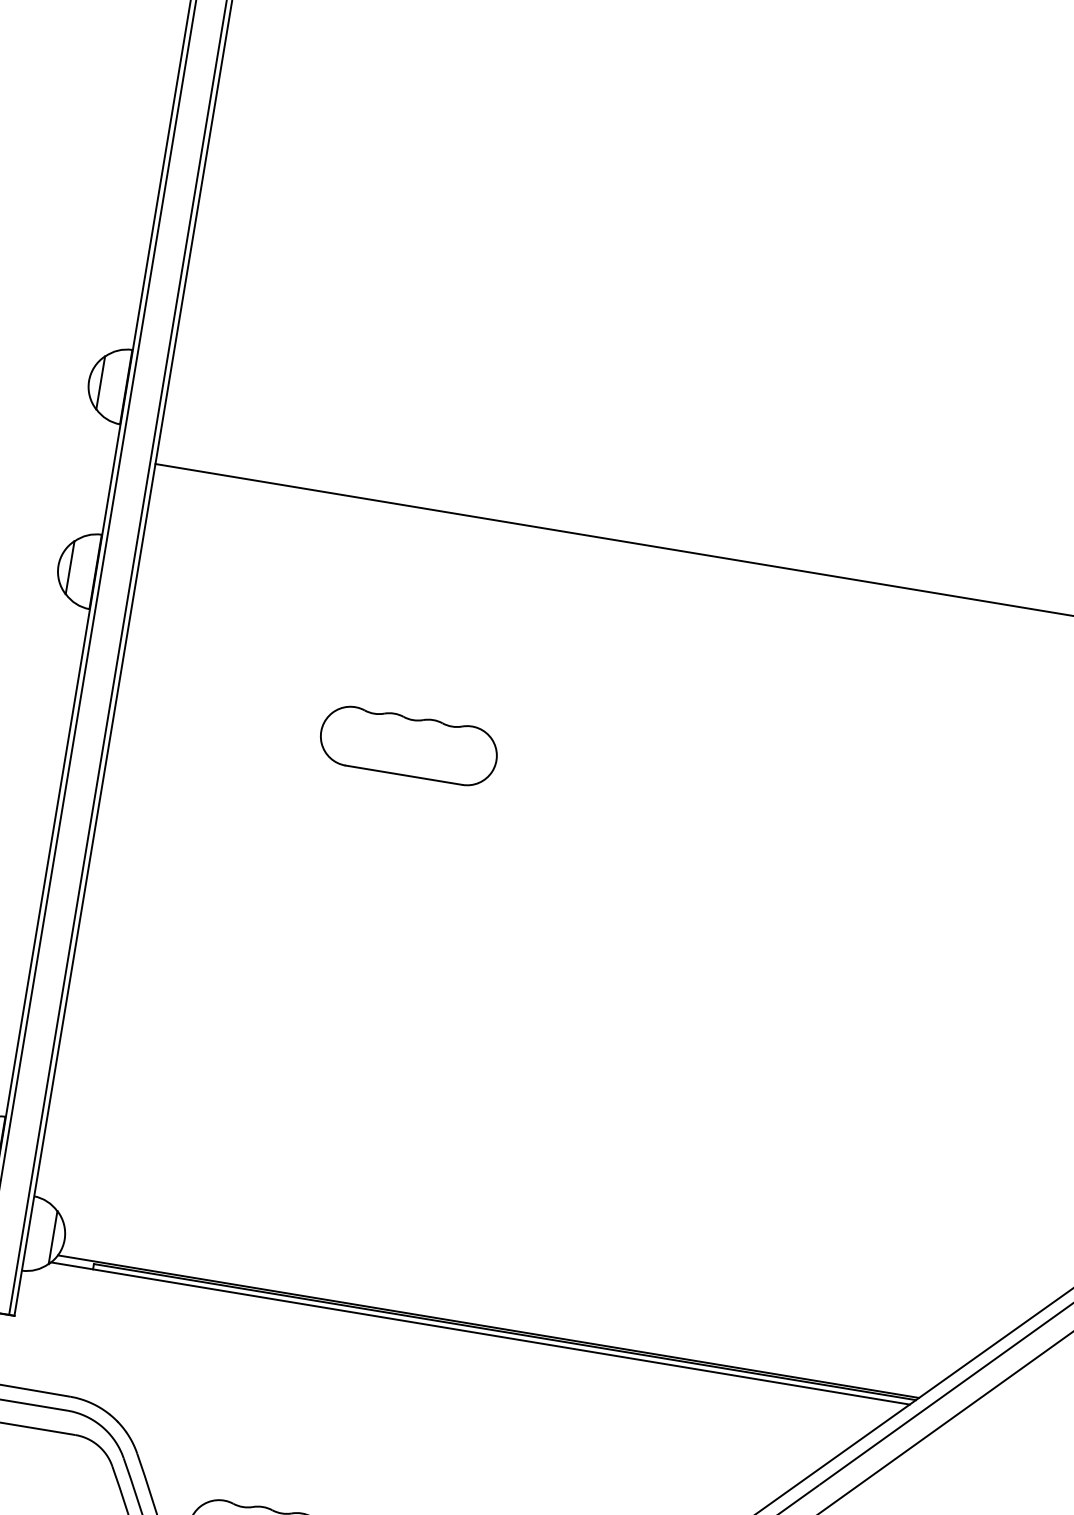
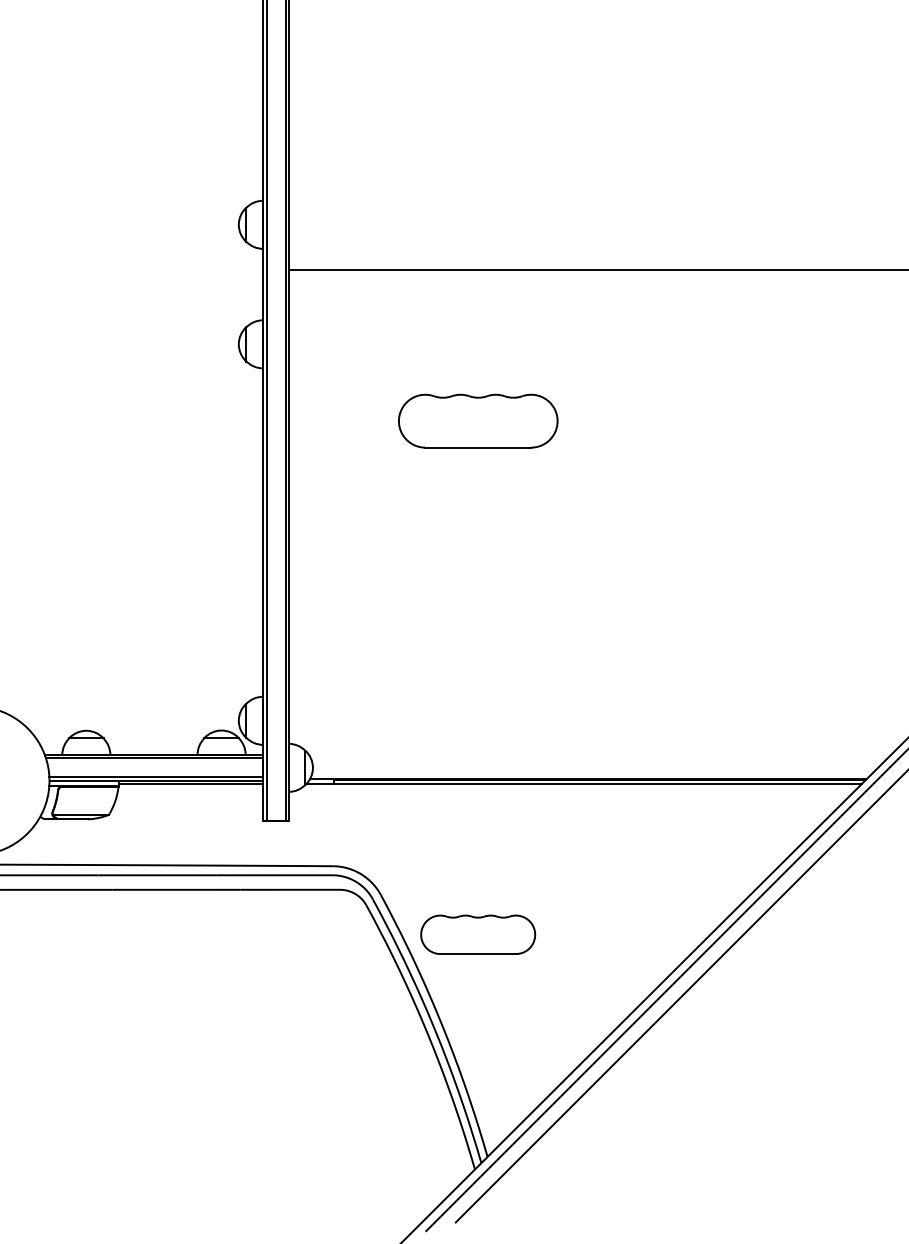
part: (407, 746) -> (477, 421), size x1.4

